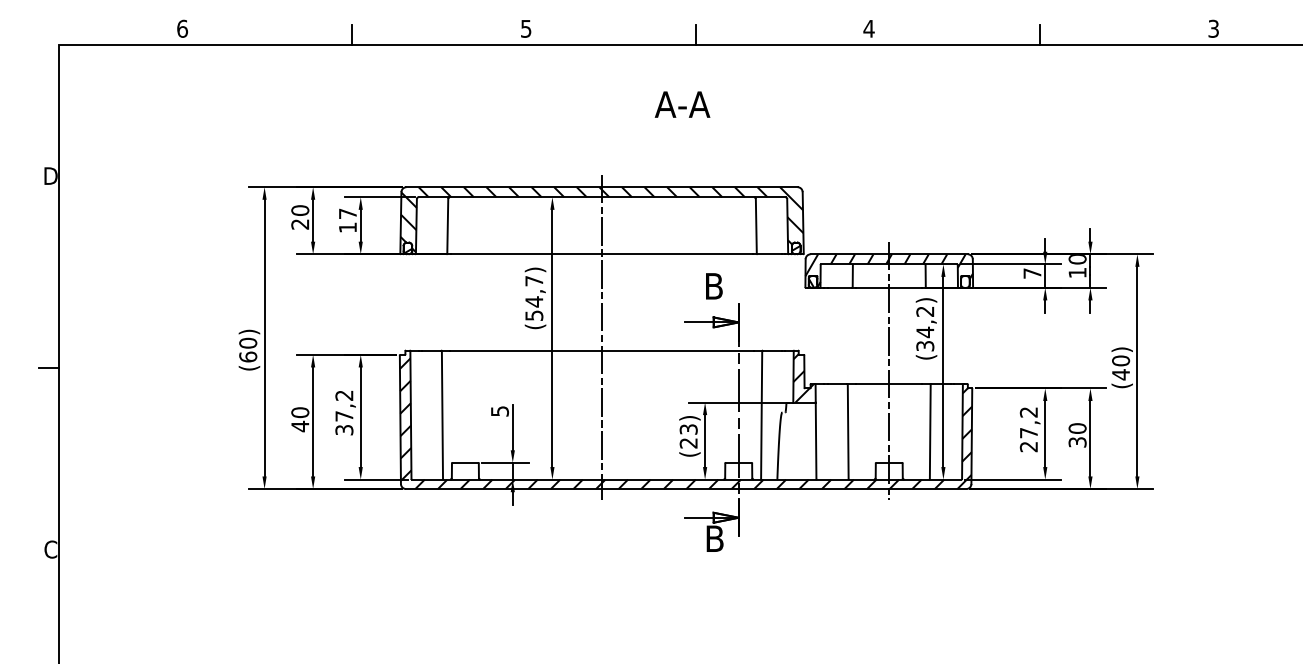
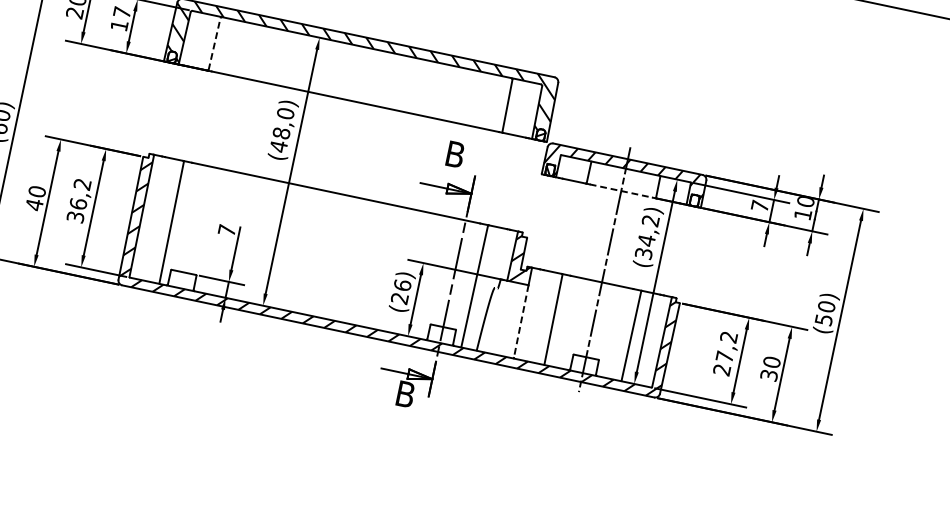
line: (447, 225) -> (214, 43), solid -> dashed
line: (889, 287) -> (621, 190), solid -> dashed
text: (534, 298) -> (282, 130), (54,7) -> (48,0)
line: (602, 336) -> (339, 179), removed
text: (1121, 374) -> (824, 319), (40) -> (50)
text: (500, 411) -> (227, 230), 5 -> 7
text: (344, 415) -> (78, 203), 37,2 -> 36,2
text: (688, 429) -> (402, 285), (23) -> (26)
line: (816, 441) -> (521, 322), solid -> dashed

